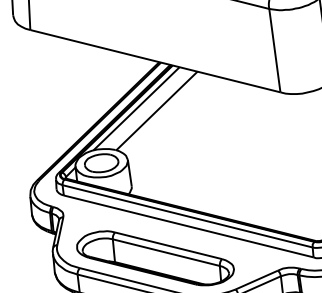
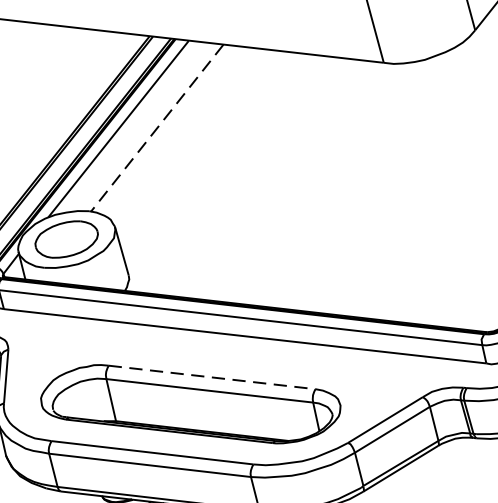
line: (156, 111) -> (156, 129), solid -> dashed
line: (168, 245) -> (212, 376), solid -> dashed

